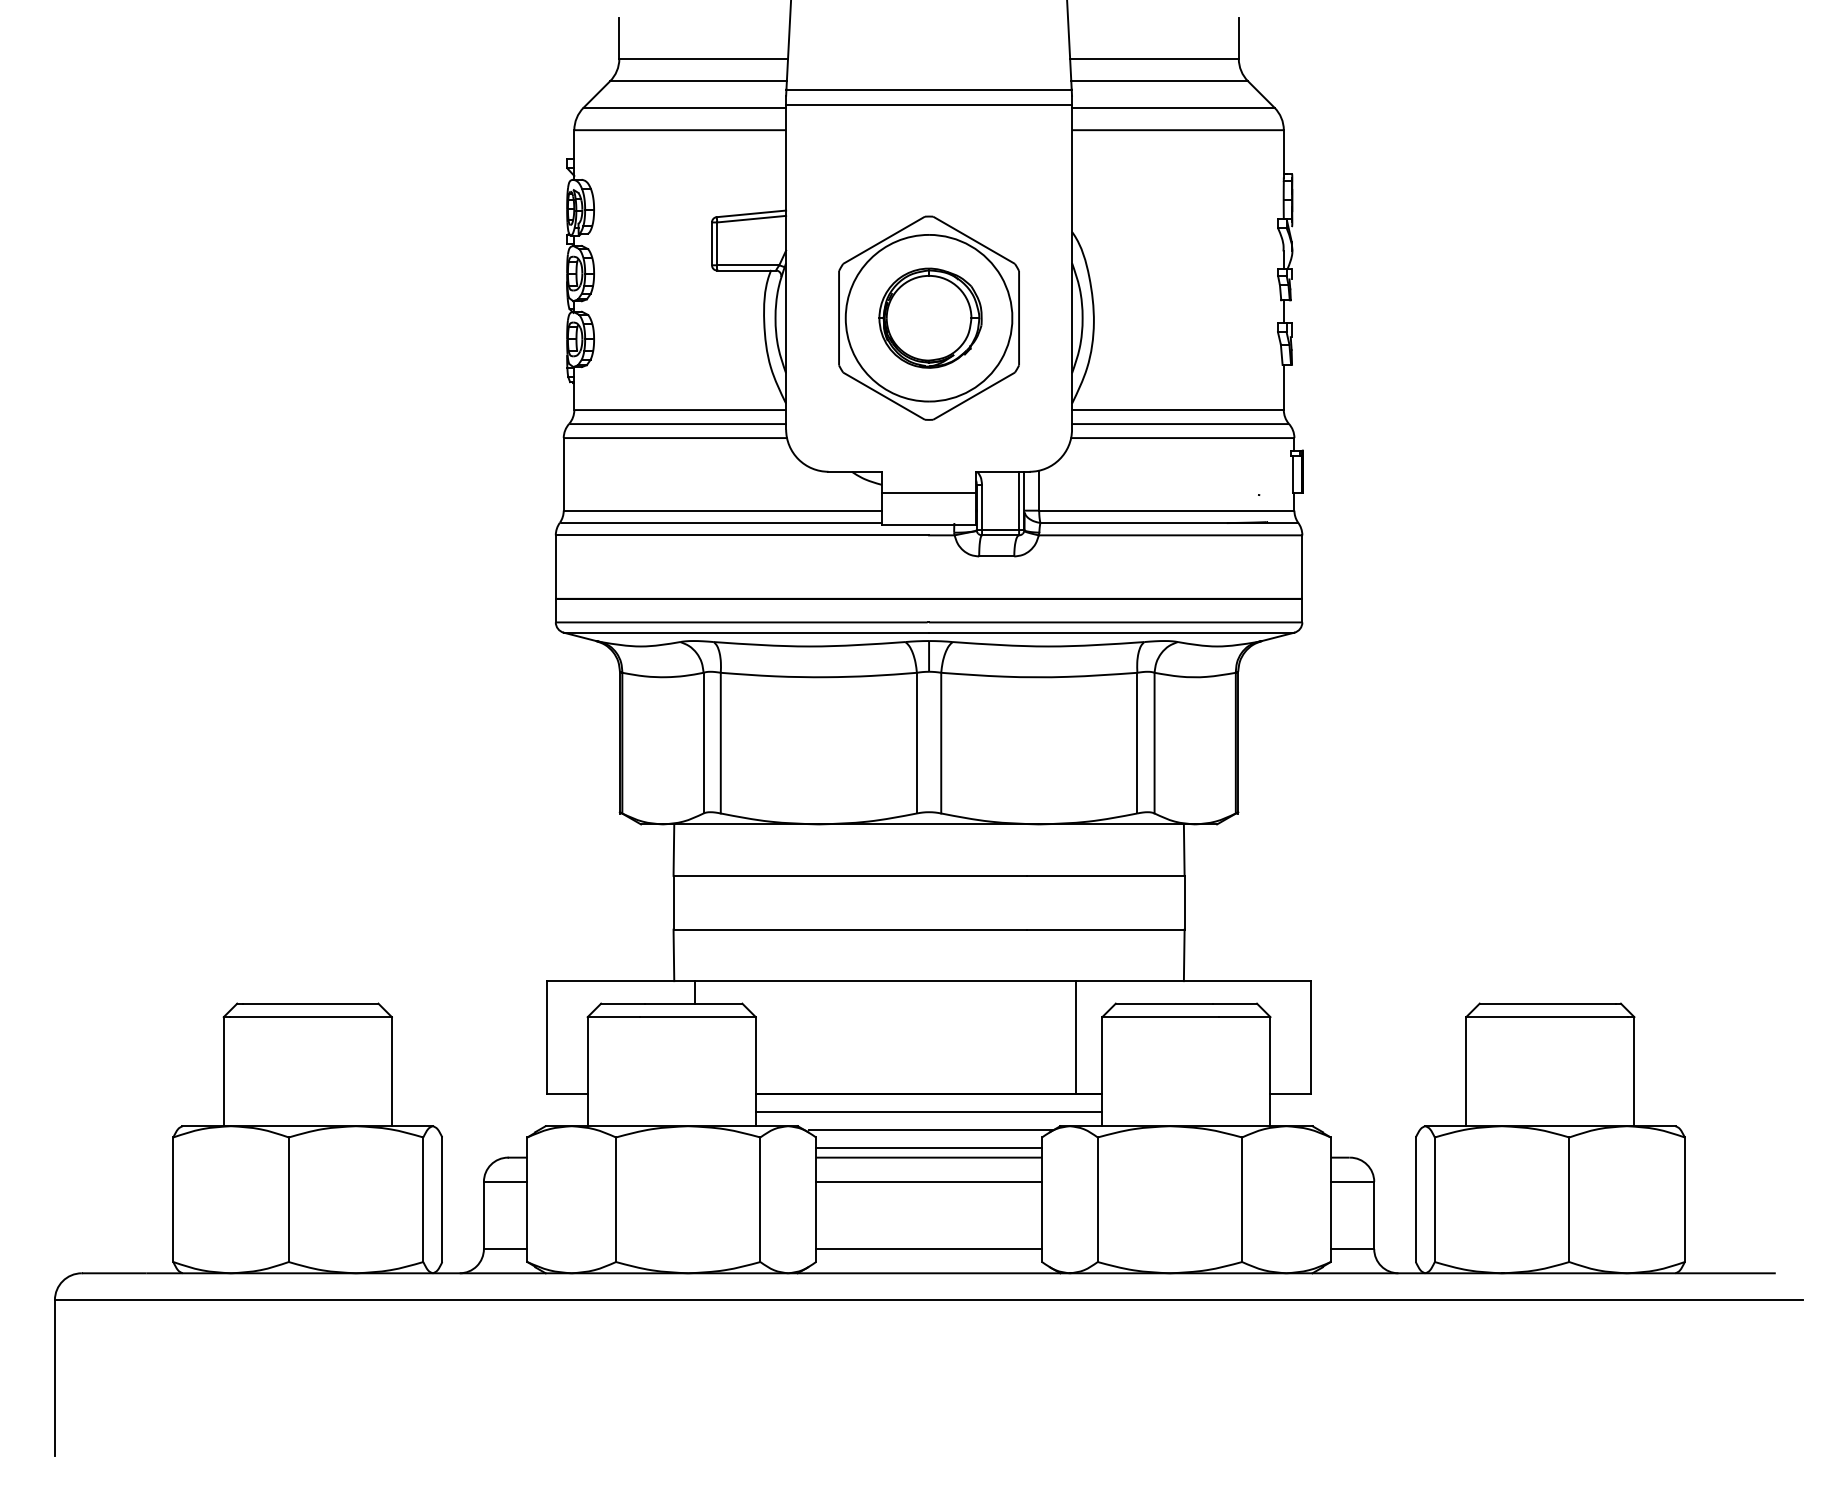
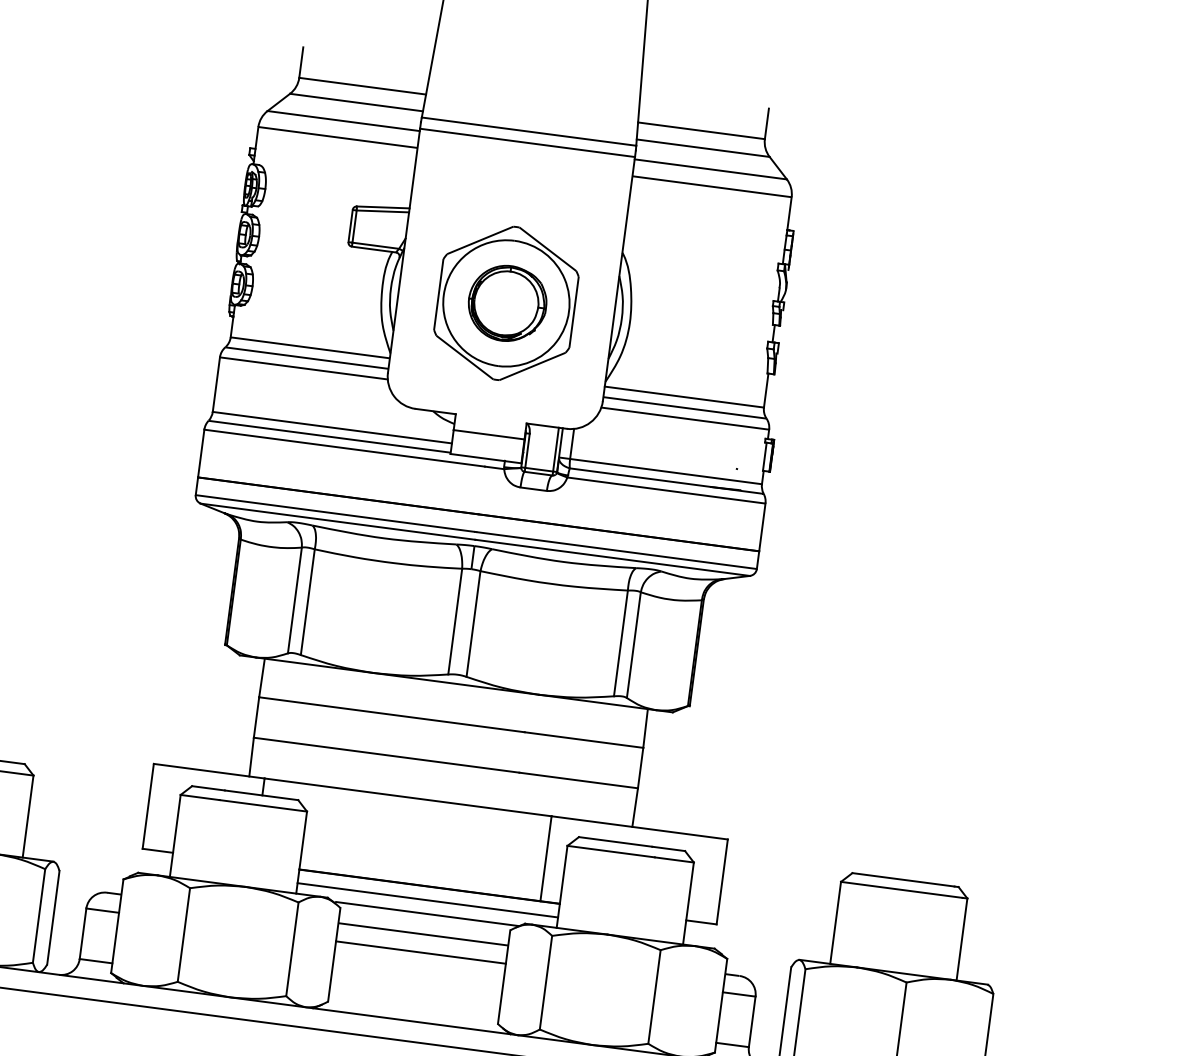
line: (929, 1148) -> (424, 927), removed
line: (929, 1249) -> (414, 1003), removed

